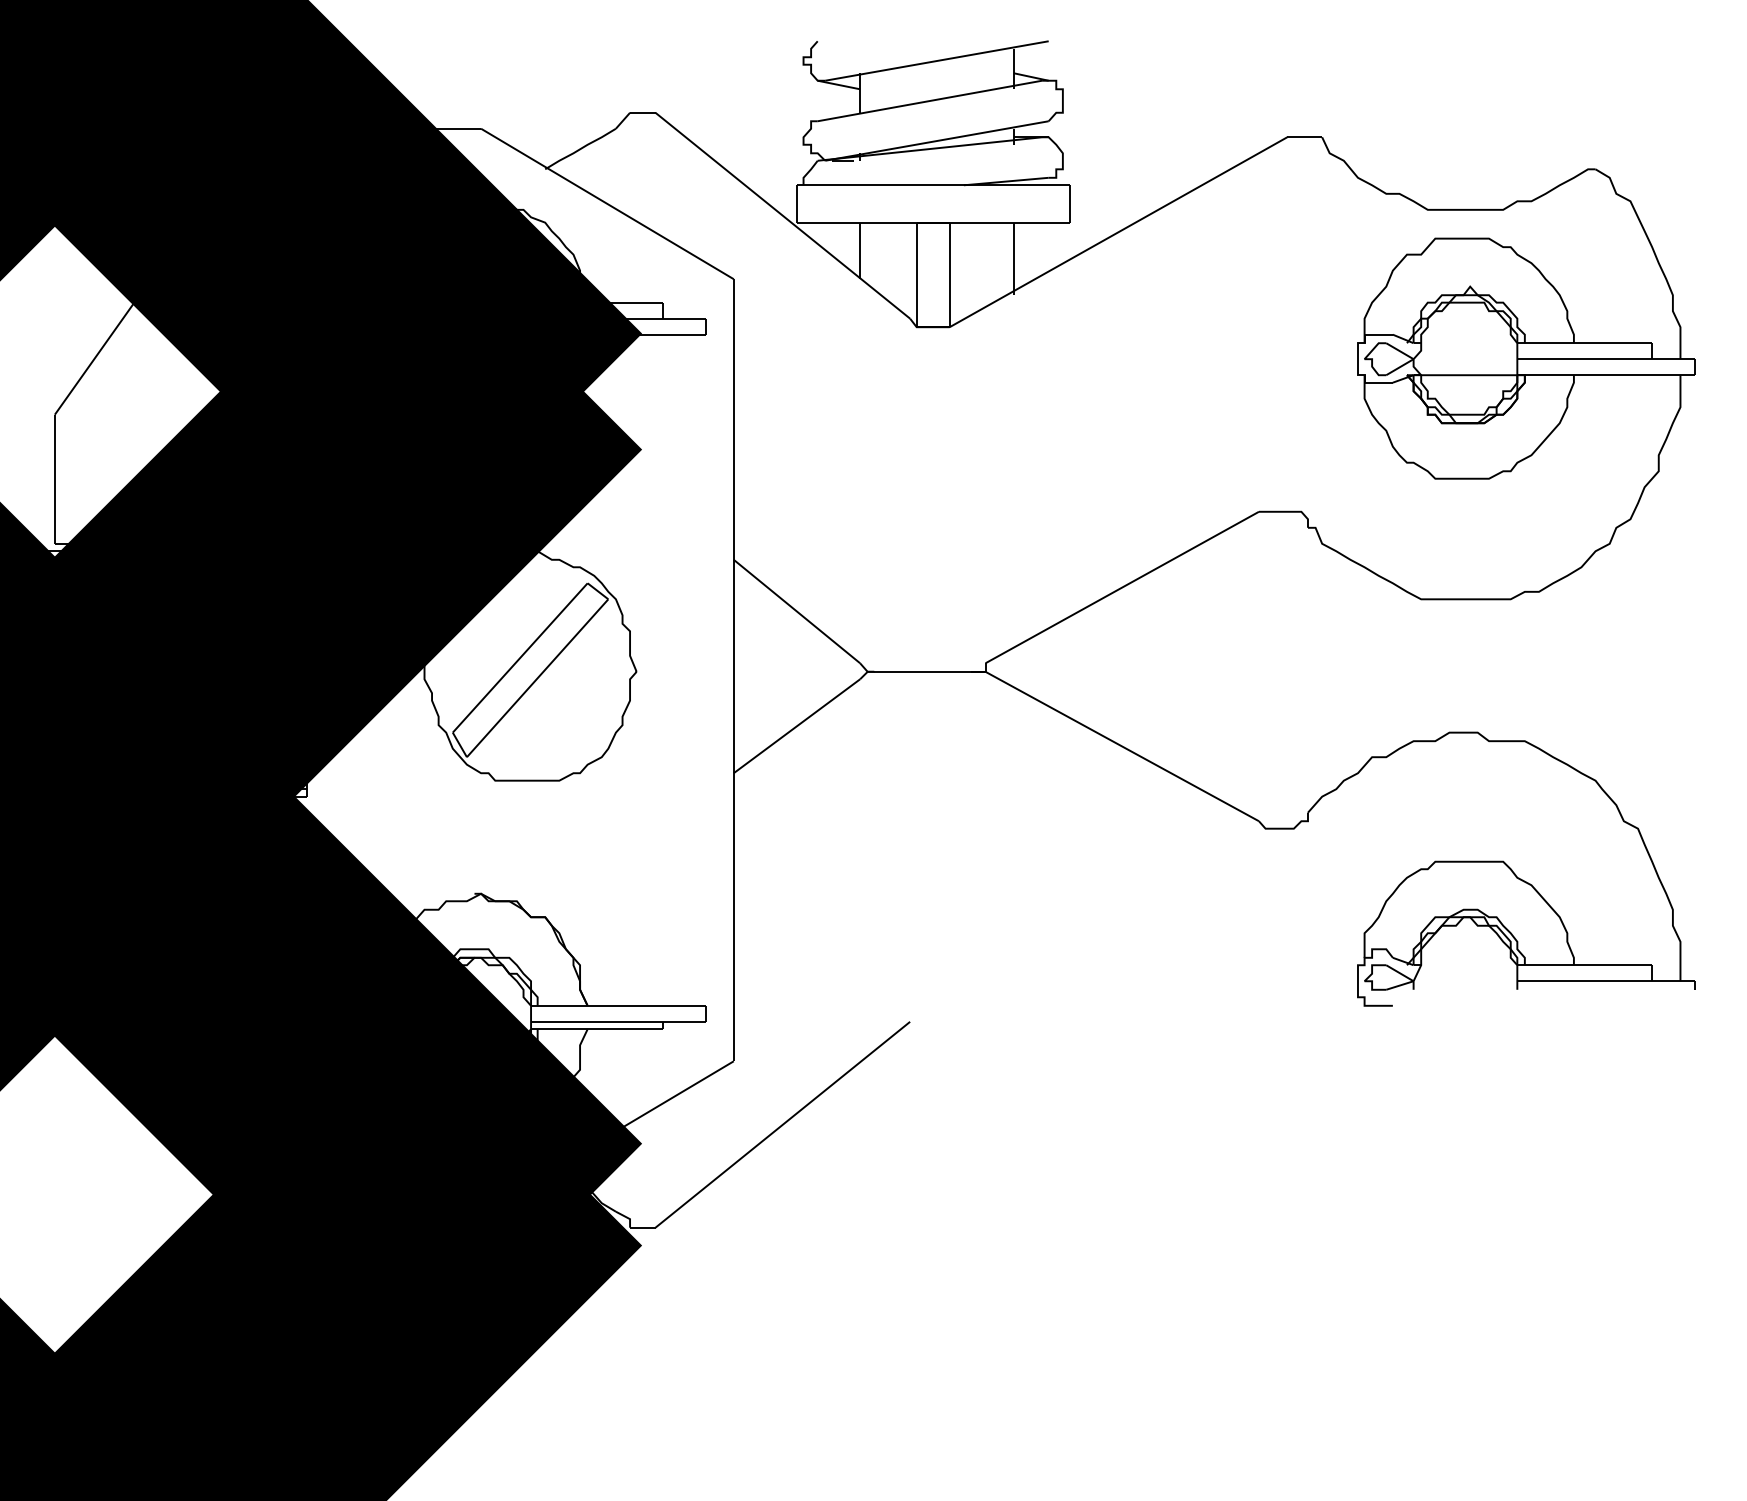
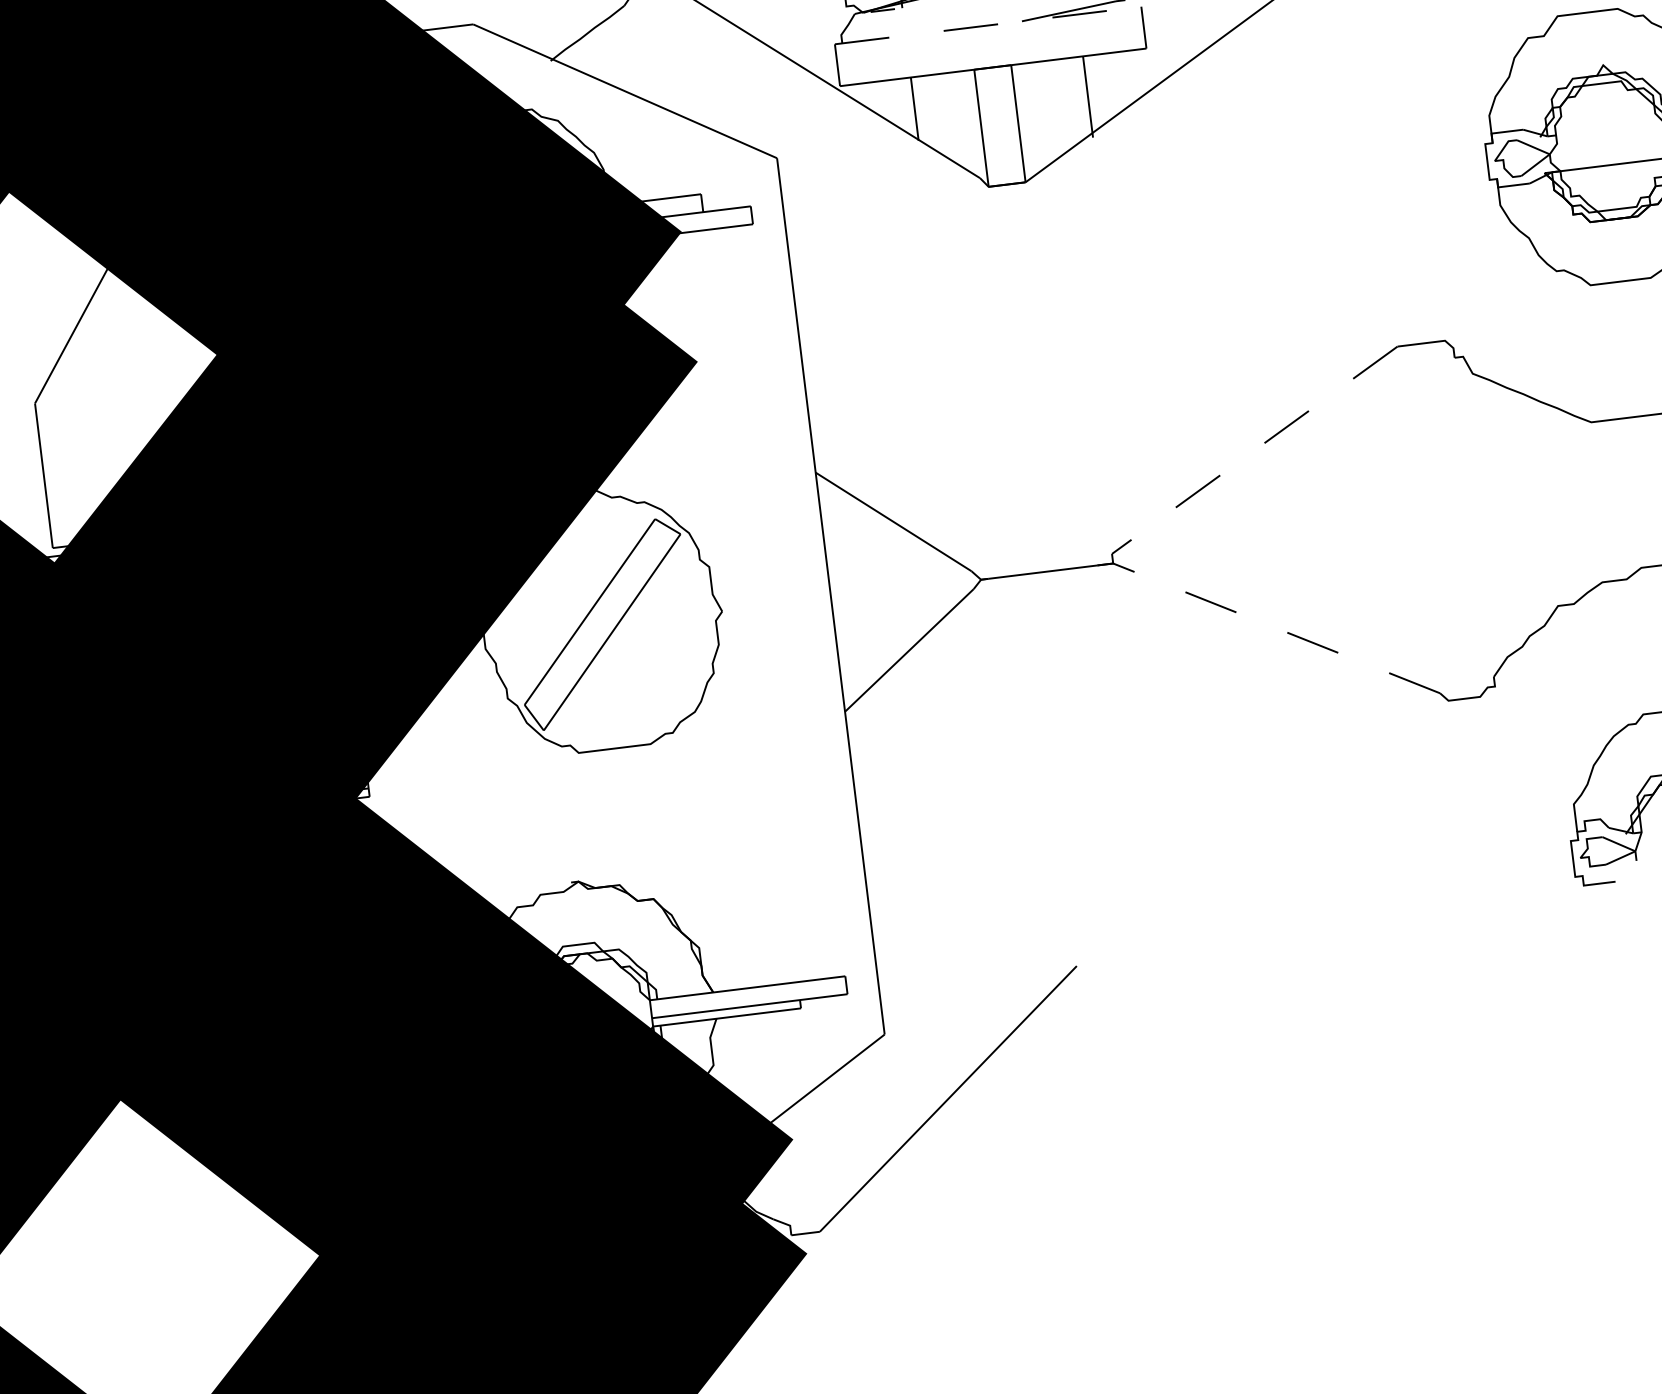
line: (933, 185) -> (987, 25), solid -> dashed
line: (1121, 587) -> (1253, 450), solid -> dashed
line: (1122, 746) -> (1276, 628), solid -> dashed

